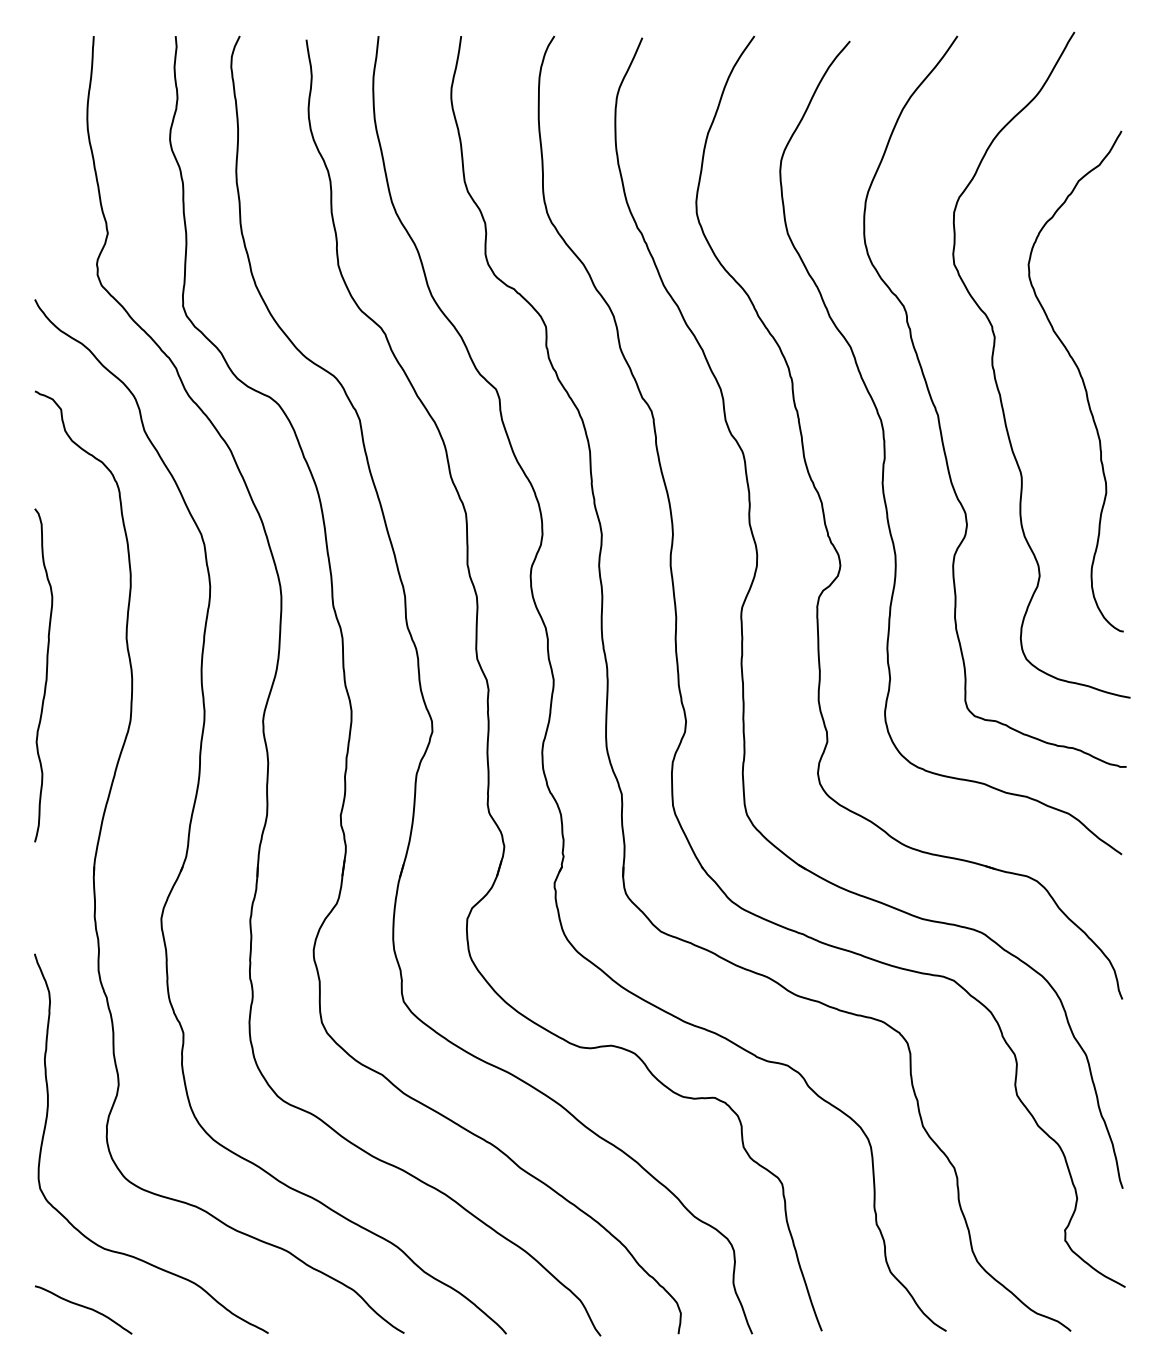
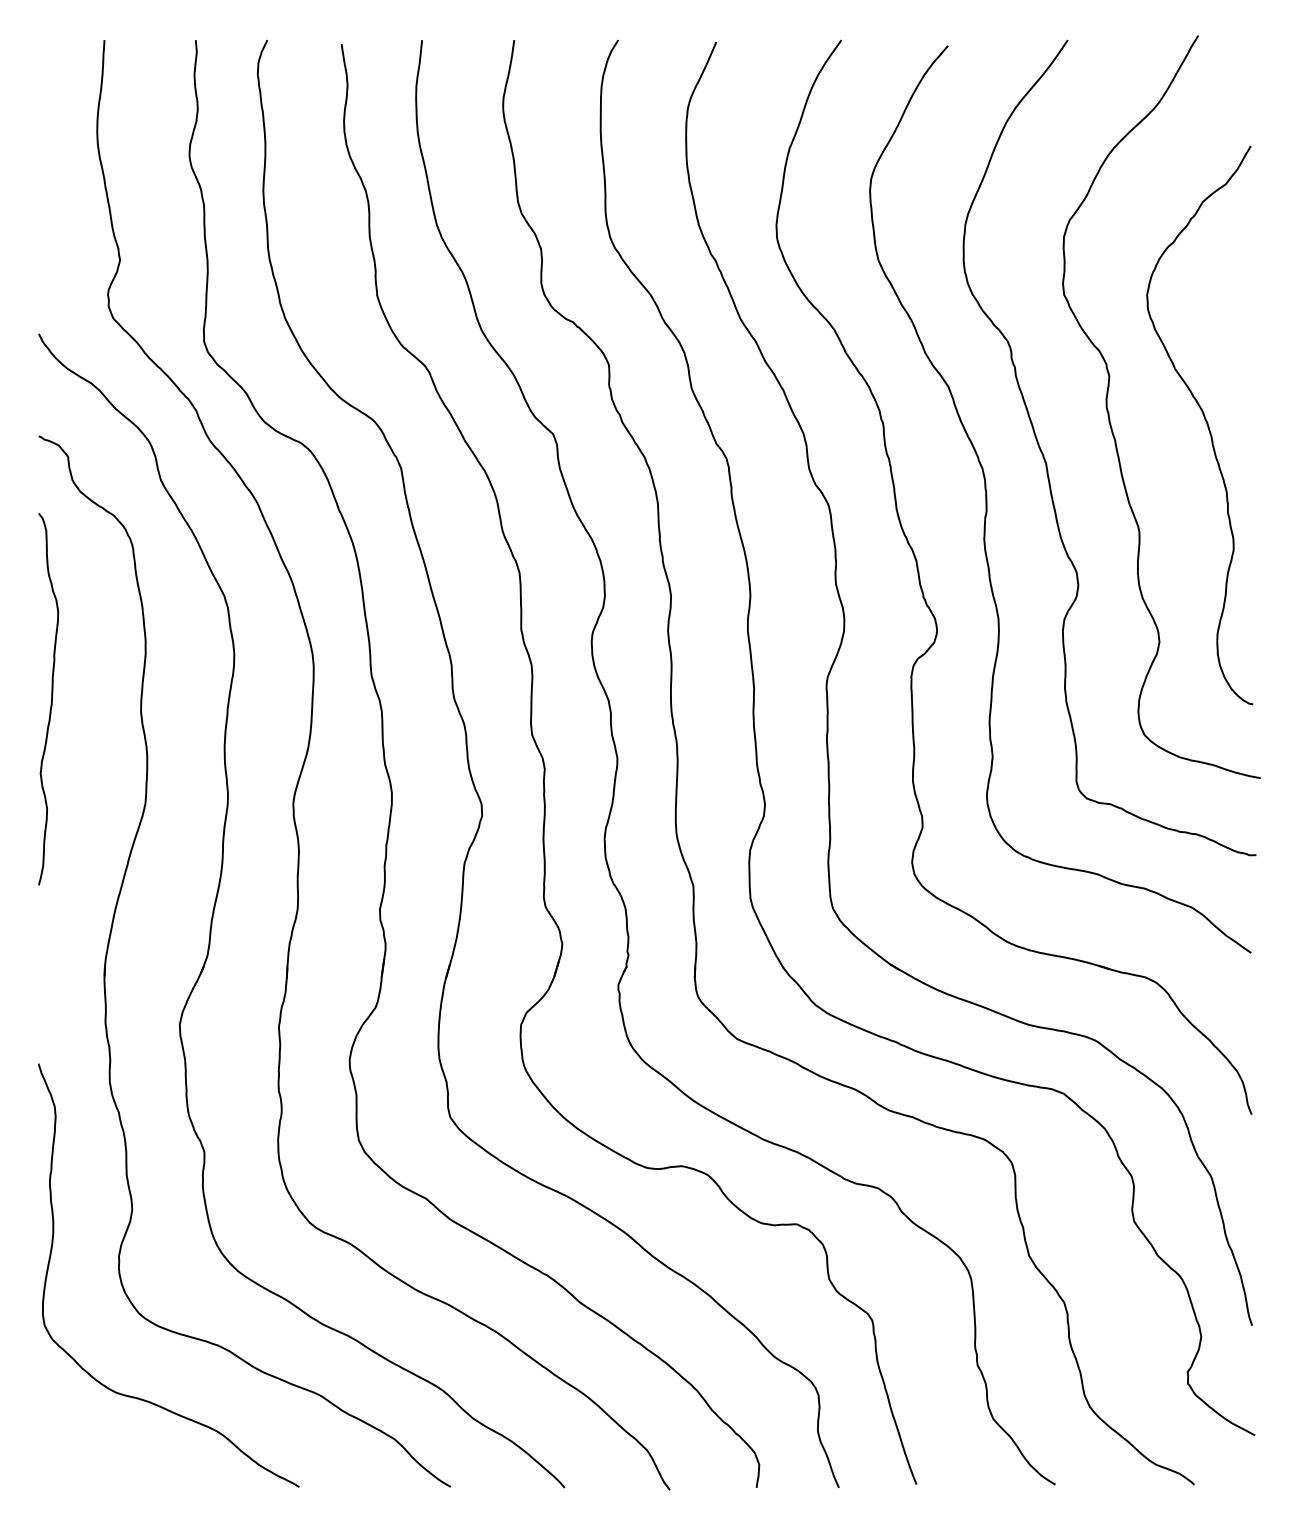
curve: (46, 675) -> (51, 699), moved
curve: (83, 1307) -> (93, 1458), removed

